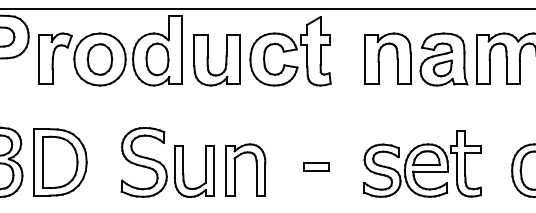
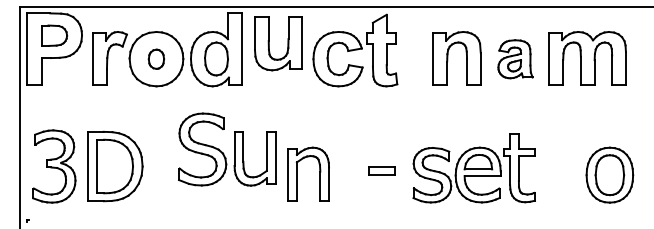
part: (100, 59) -> (156, 59), size x0.6
part: (208, 59) -> (269, 43), moved
part: (443, 59) -> (515, 59), size x0.7
part: (168, 162) -> (227, 149), moved
part: (421, 164) -> (473, 168), moved

